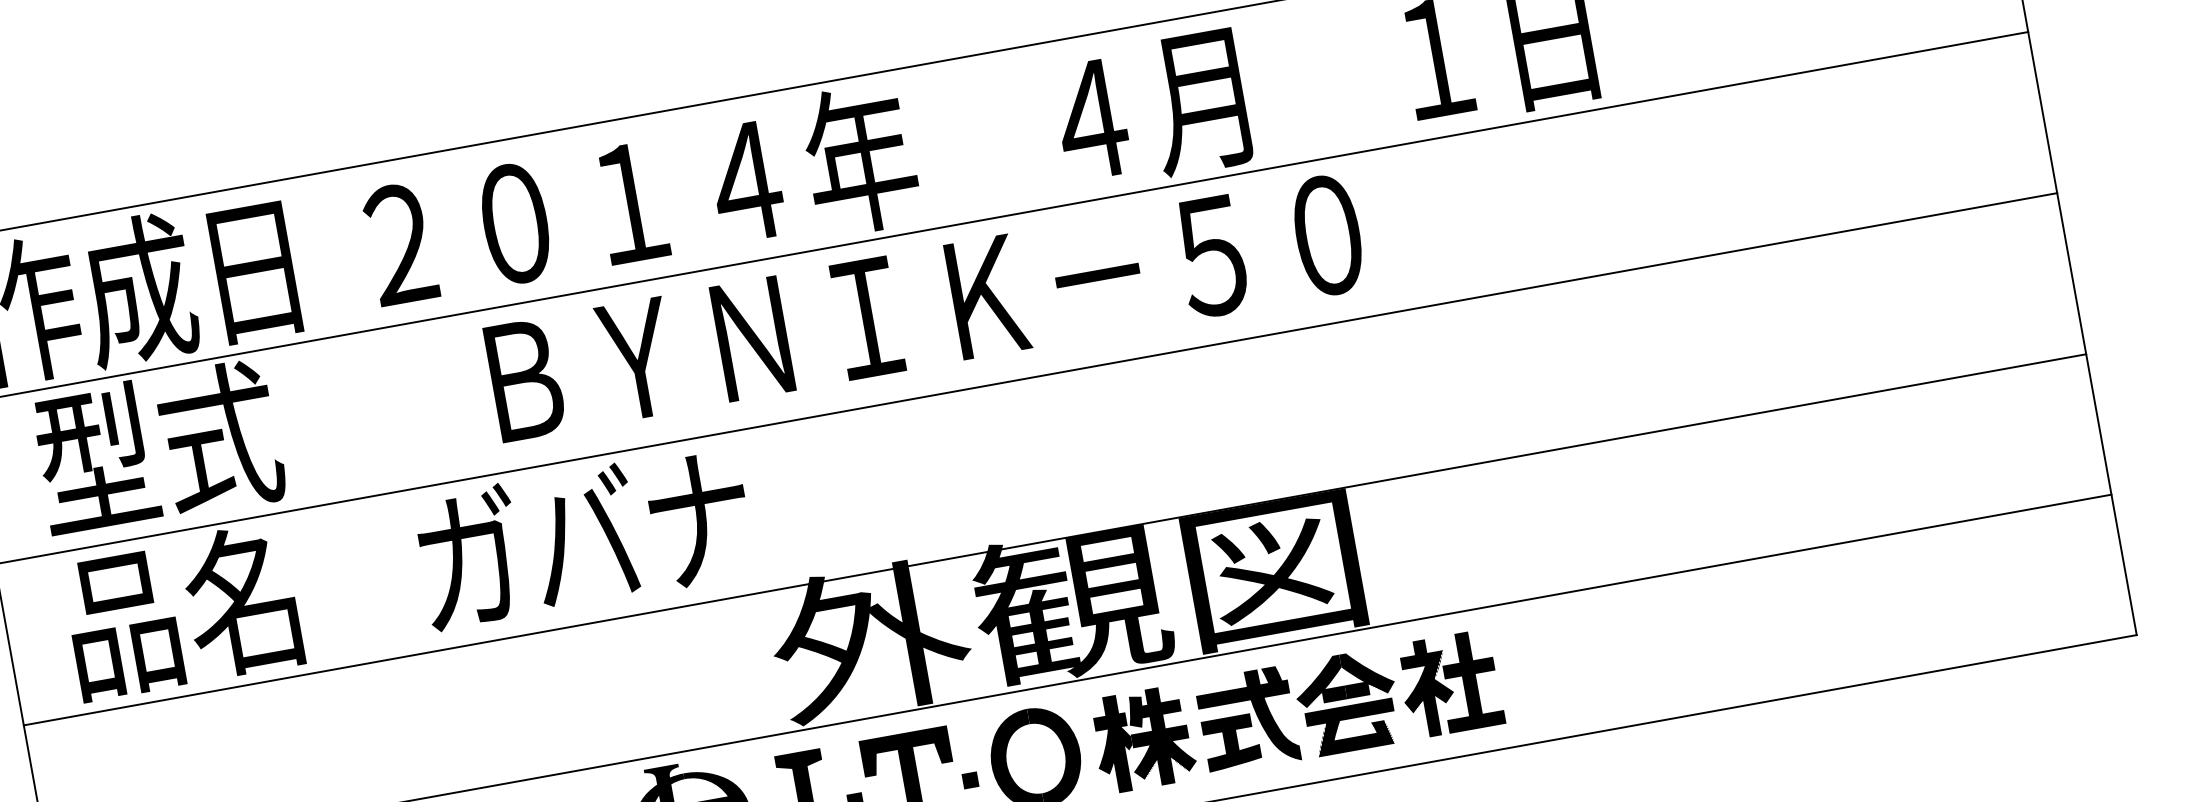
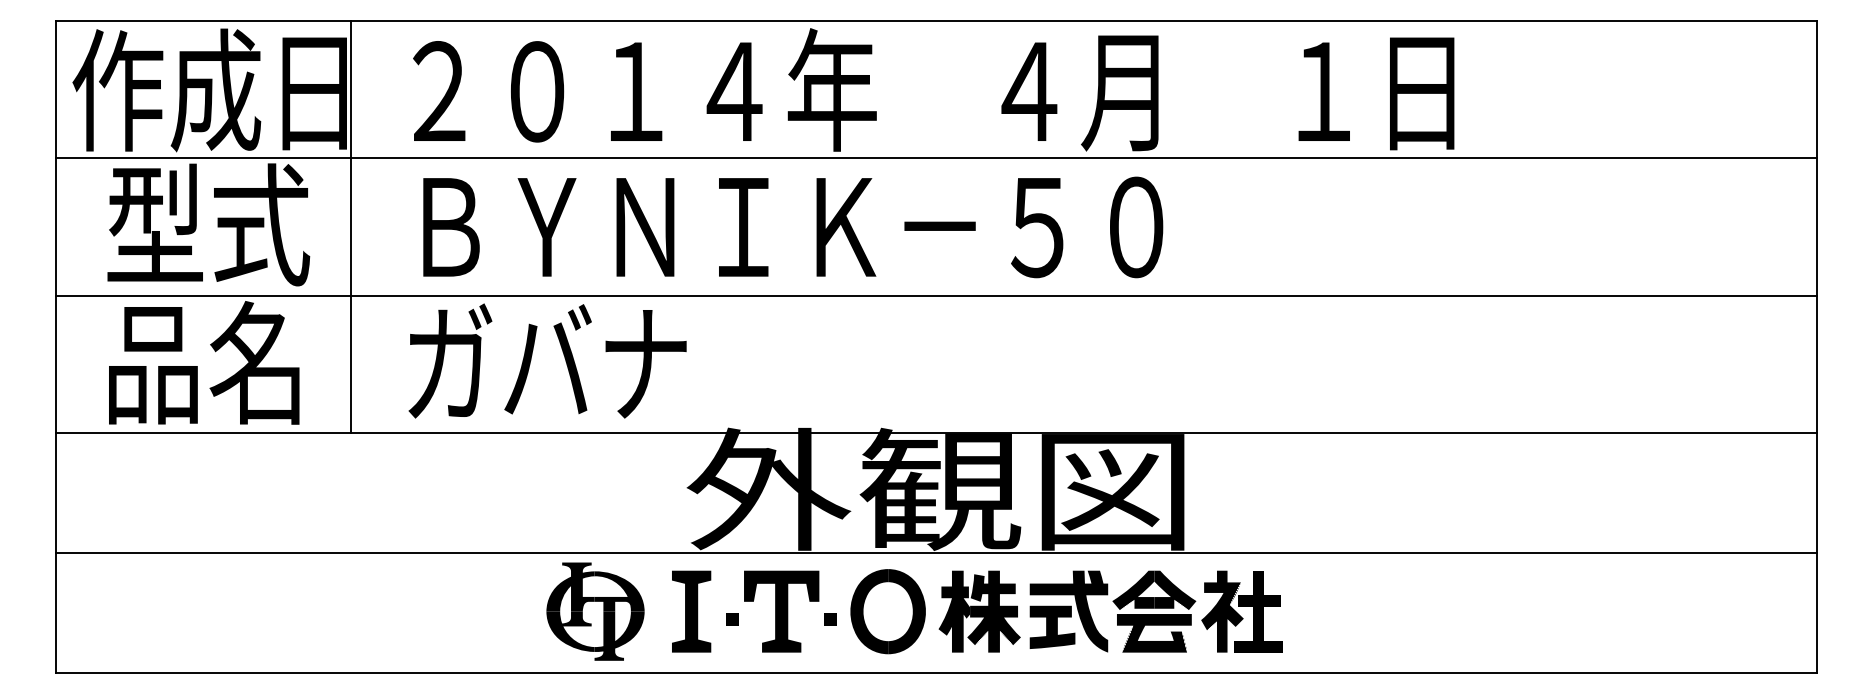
text: (926, 307) -> (793, 227), moved
line: (324, 420) -> (350, 226), added

